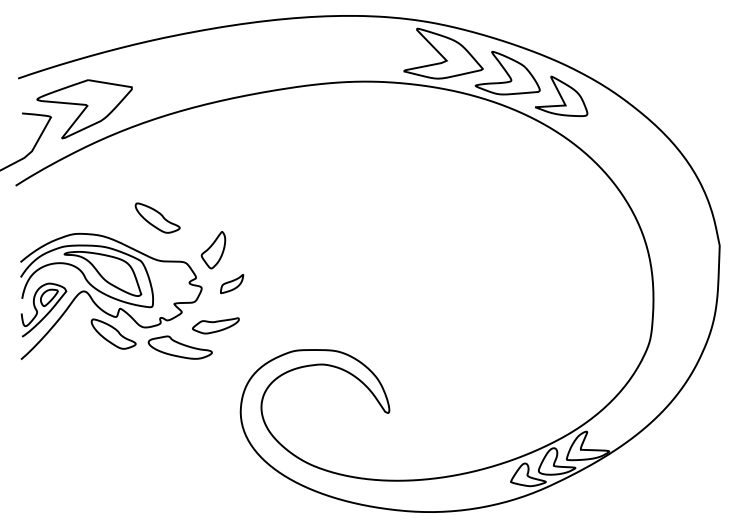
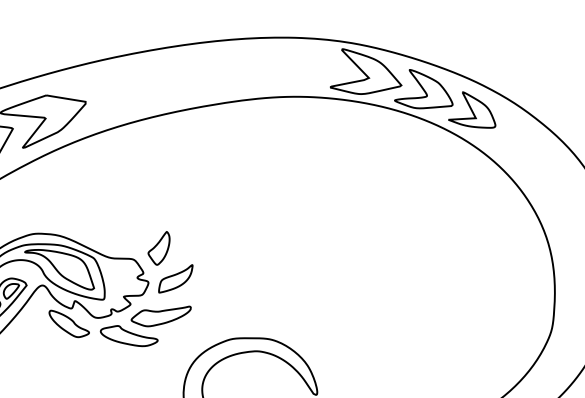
part: (157, 217) -> (108, 219), removed
part: (231, 283) -> (175, 278), size x1.67
part: (215, 325) -> (160, 316), size x1.43

